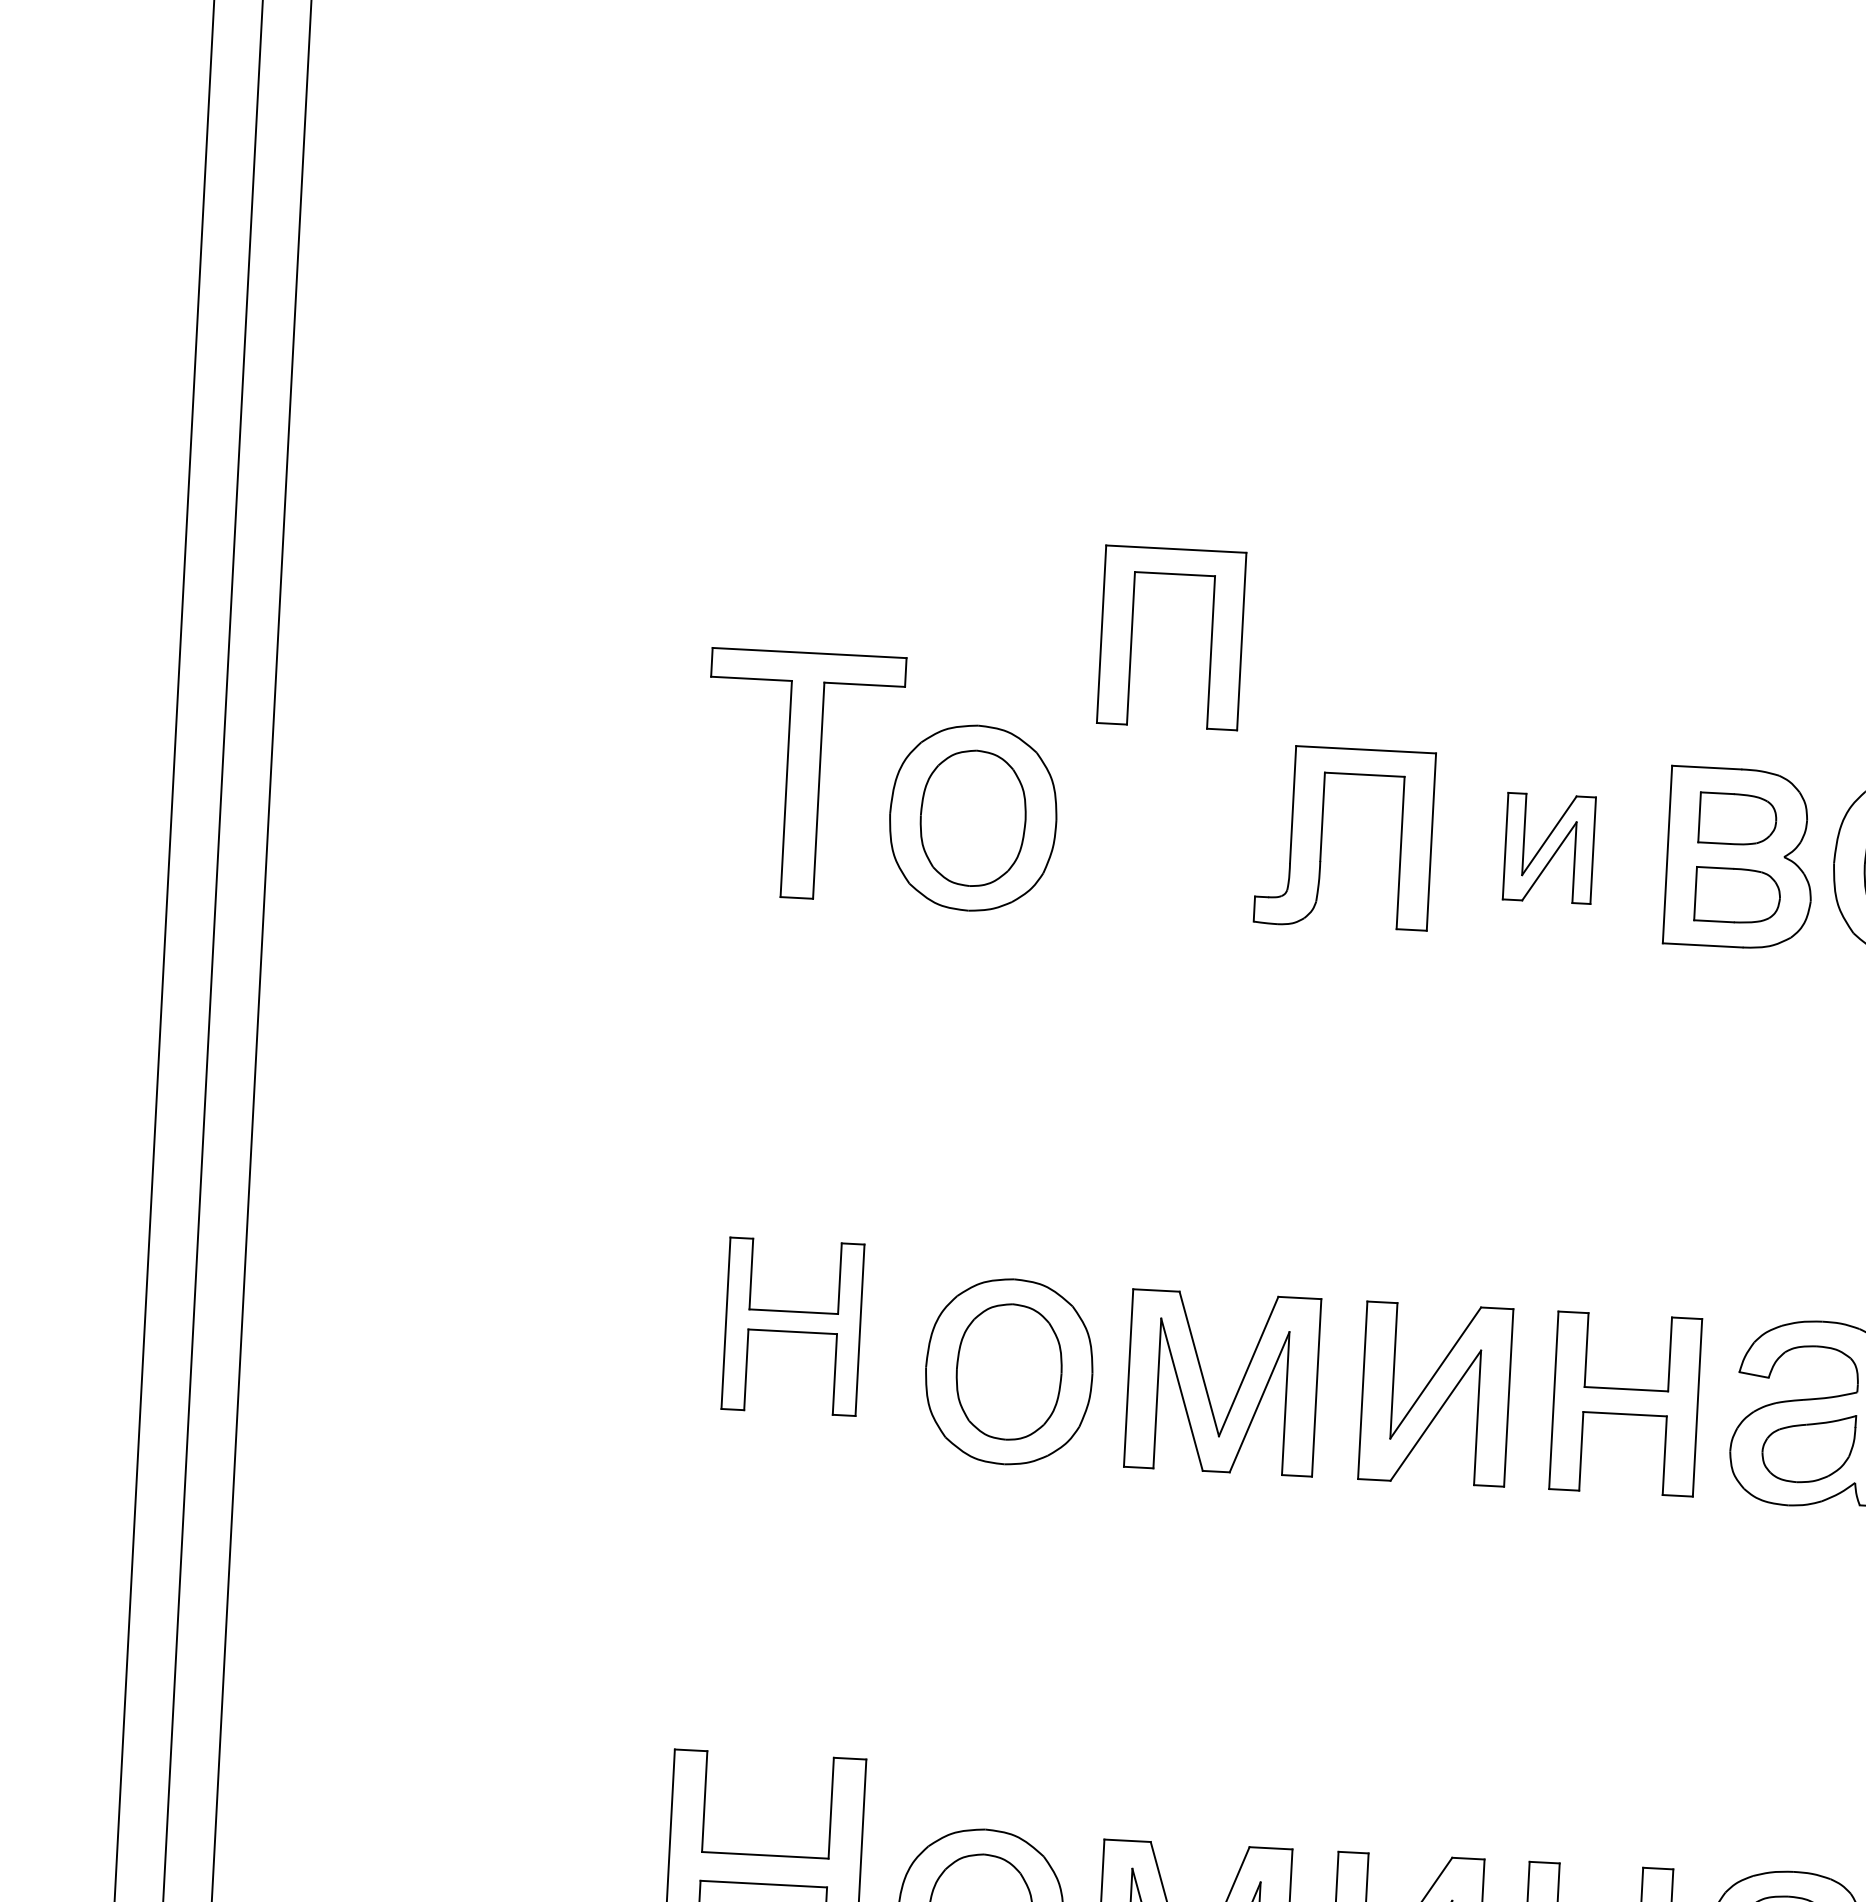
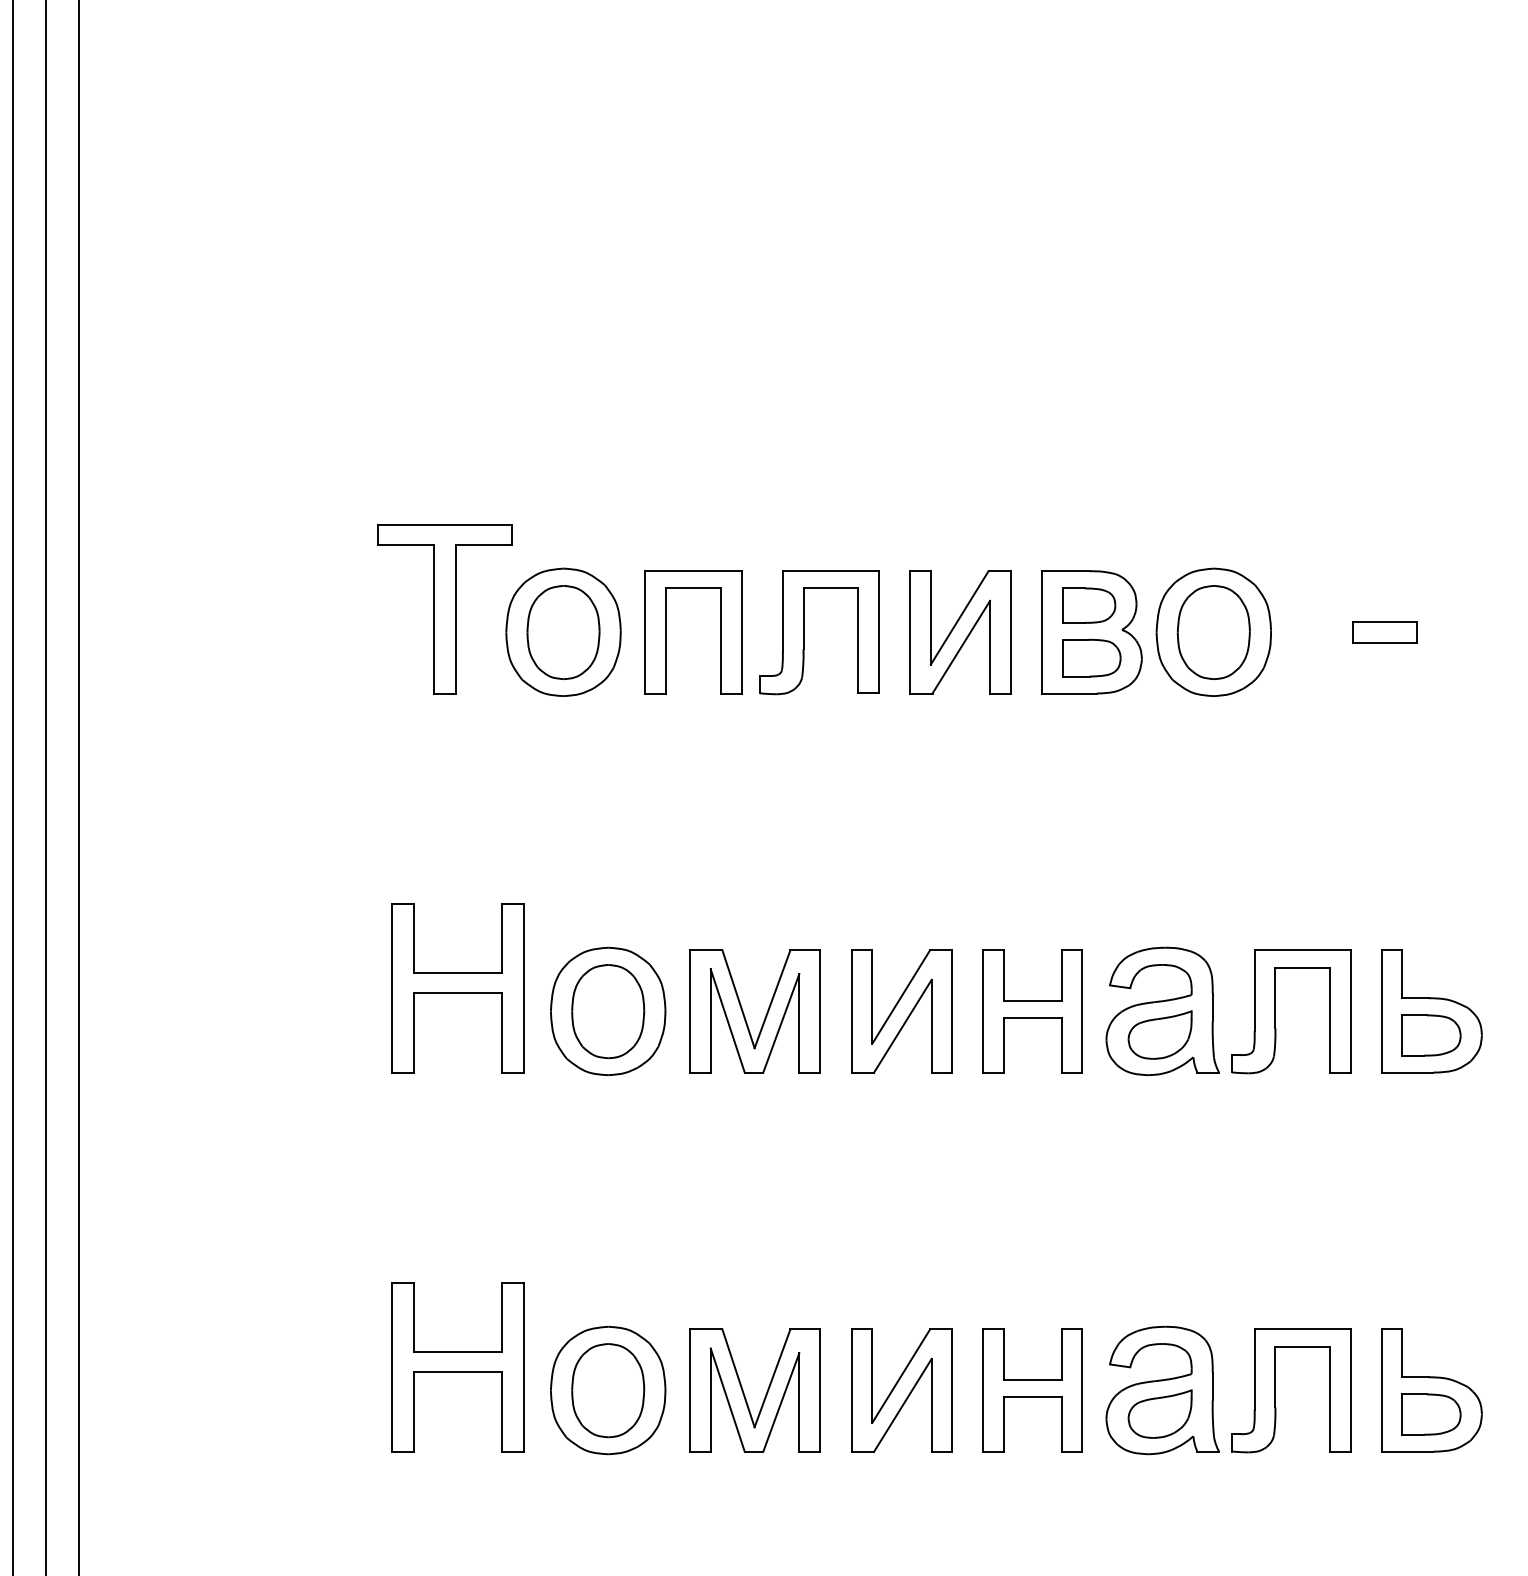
part: (1132, 636) -> (666, 632), moved
part: (1549, 848) -> (960, 632), size x1.67
part: (792, 1327) -> (457, 988), size x1.43

